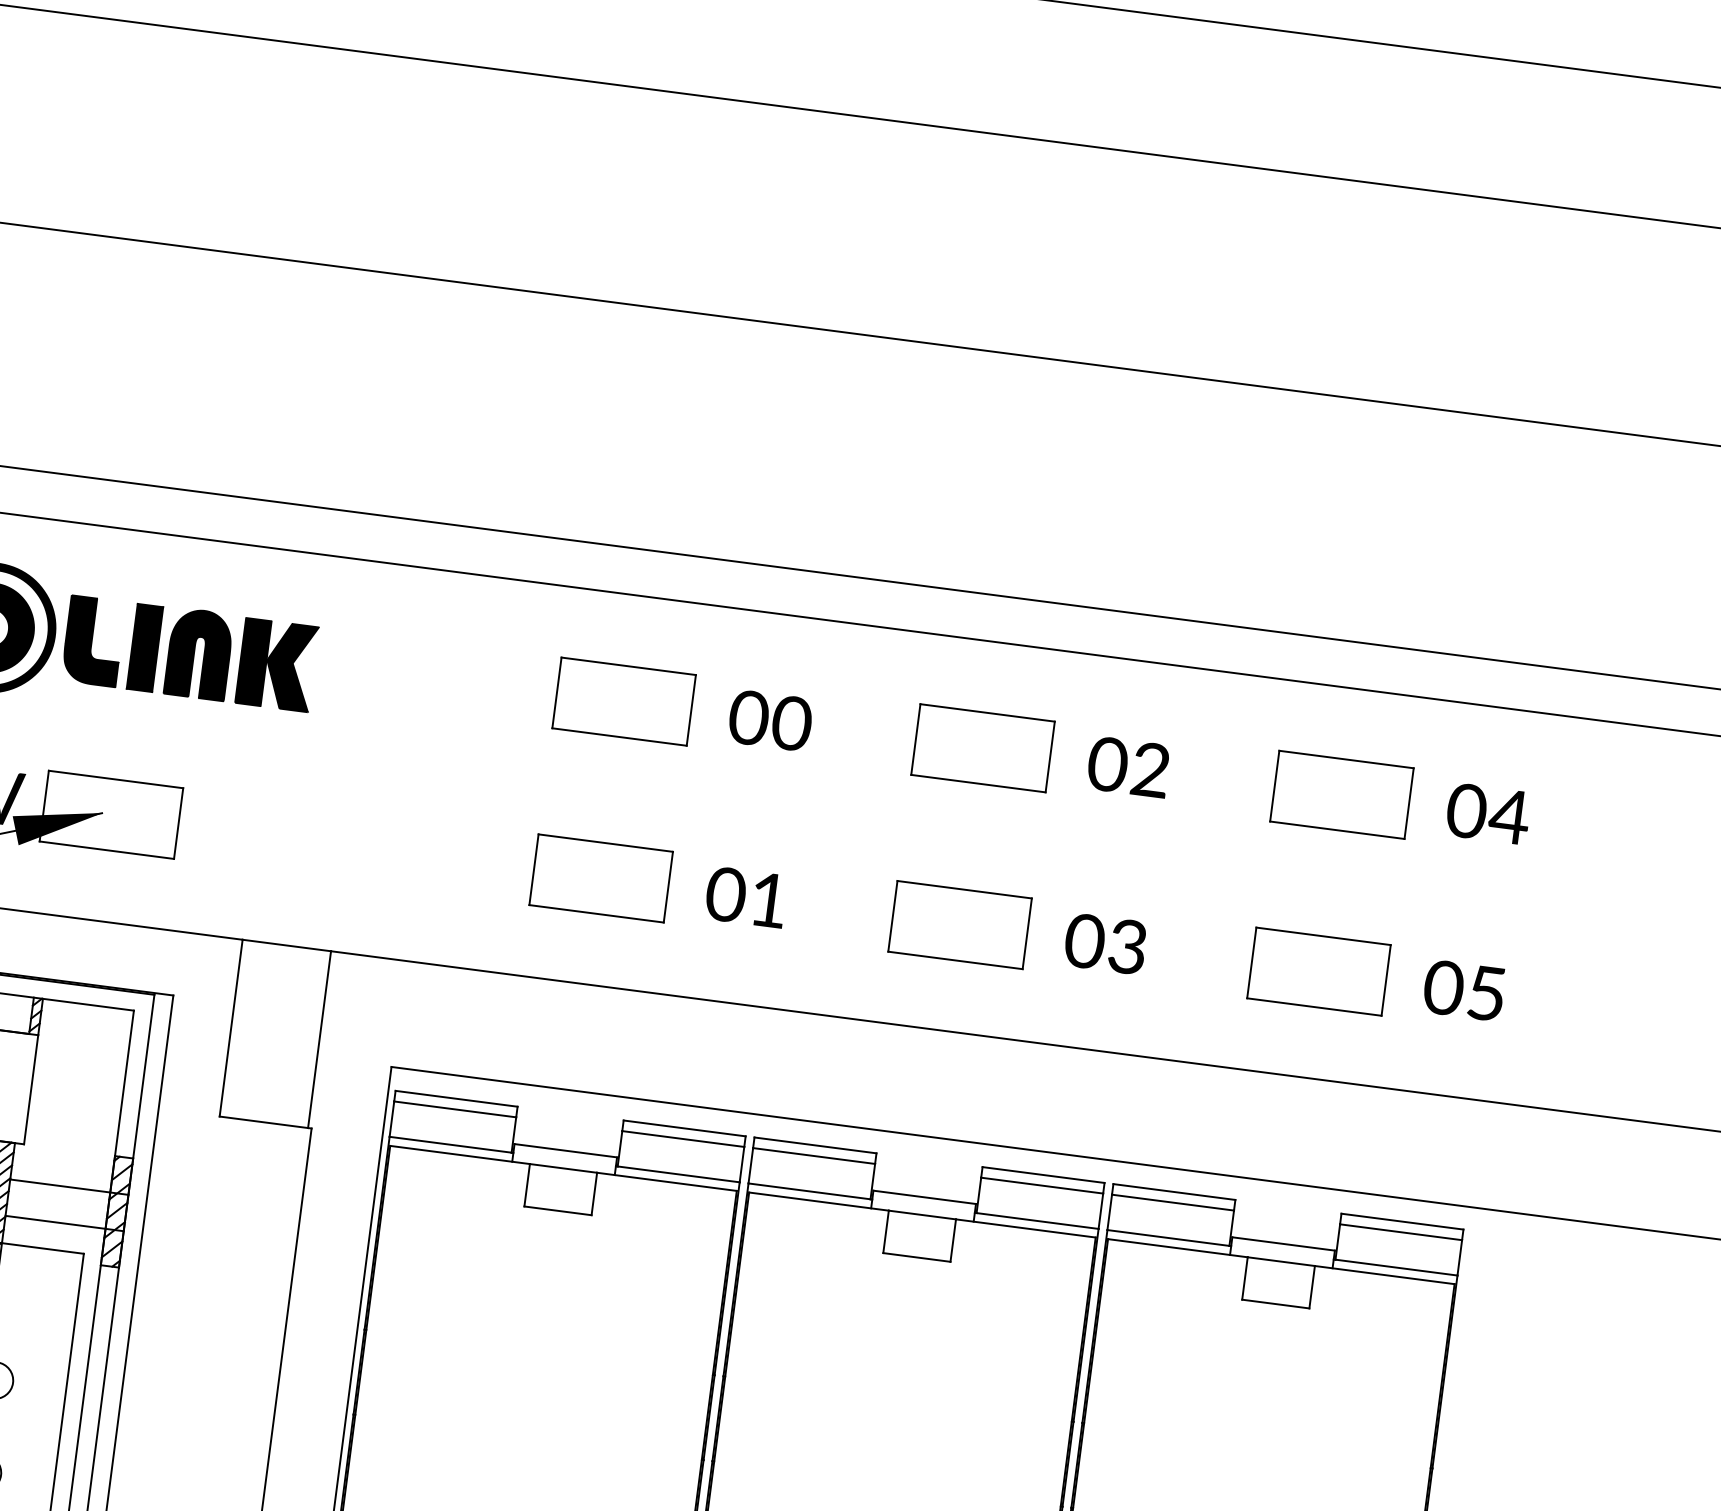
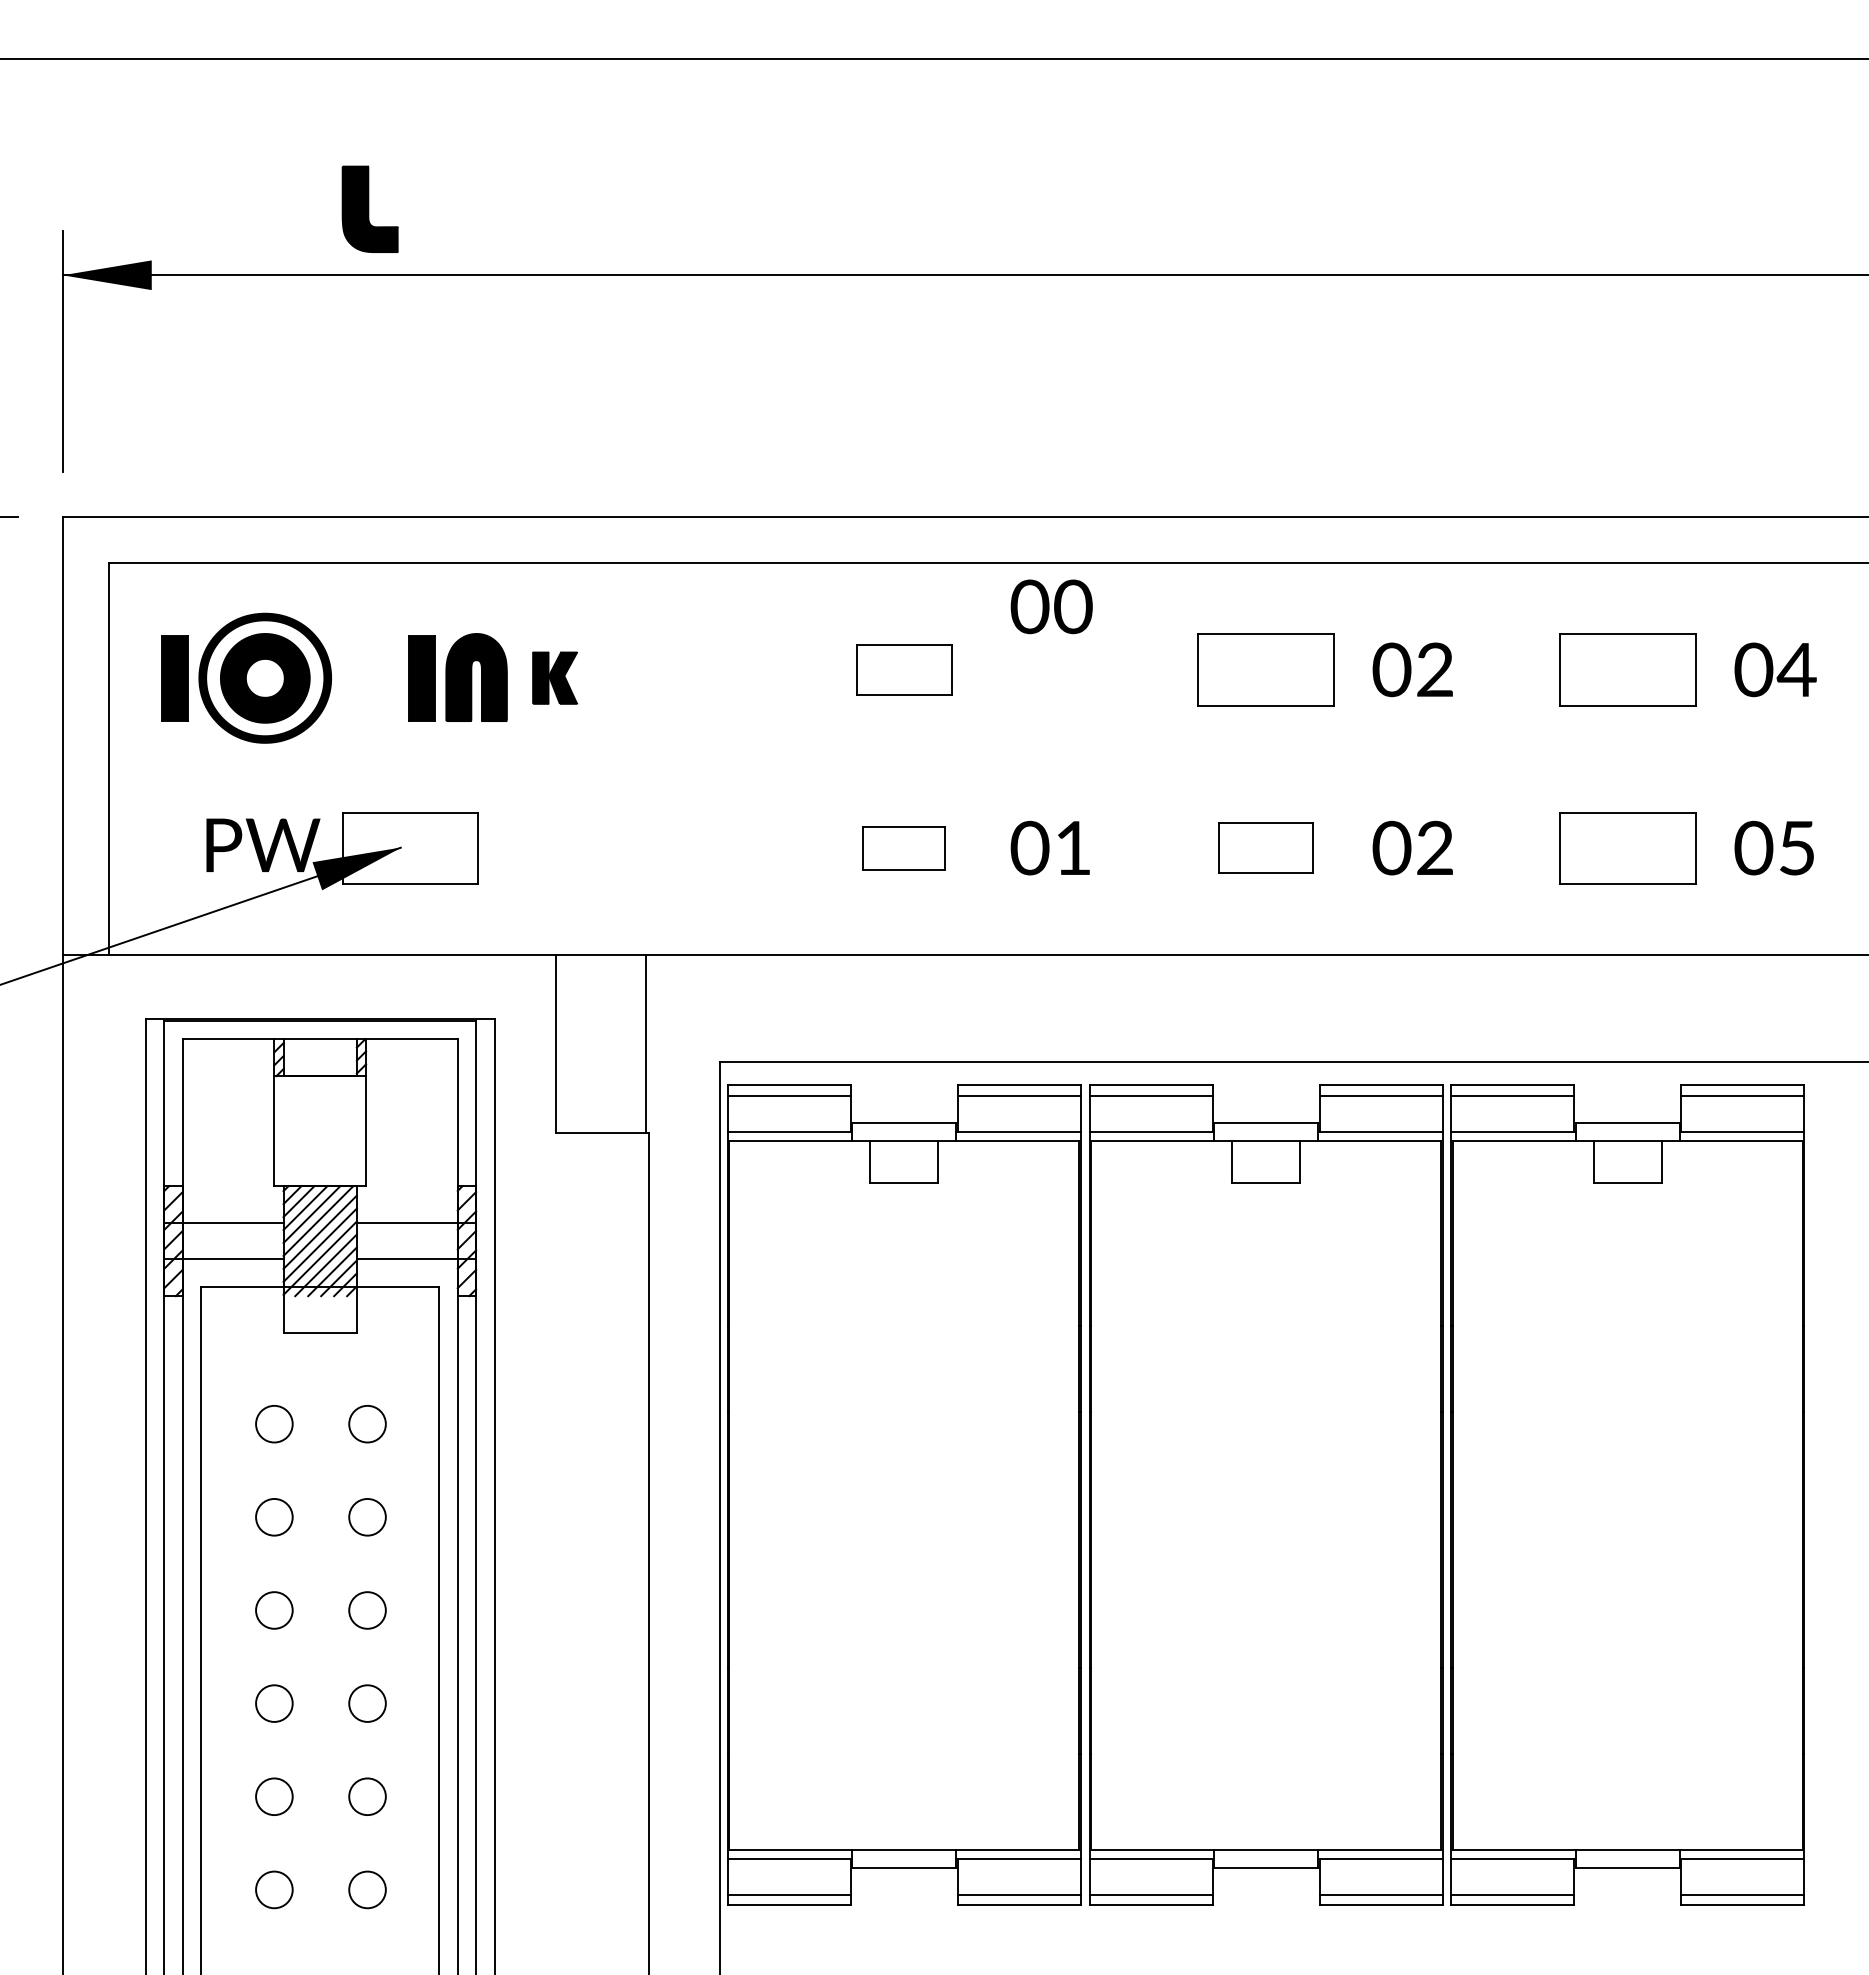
part: (92, 640) -> (369, 208), moved
part: (276, 664) -> (554, 677), size x0.6
part: (623, 701) -> (903, 669), size x0.7
text: (770, 720) -> (1051, 606), moved
part: (600, 878) -> (903, 848), size x0.6
part: (959, 925) -> (1265, 848), size x0.7
text: (1127, 947) -> (1434, 848), 03 -> 02

